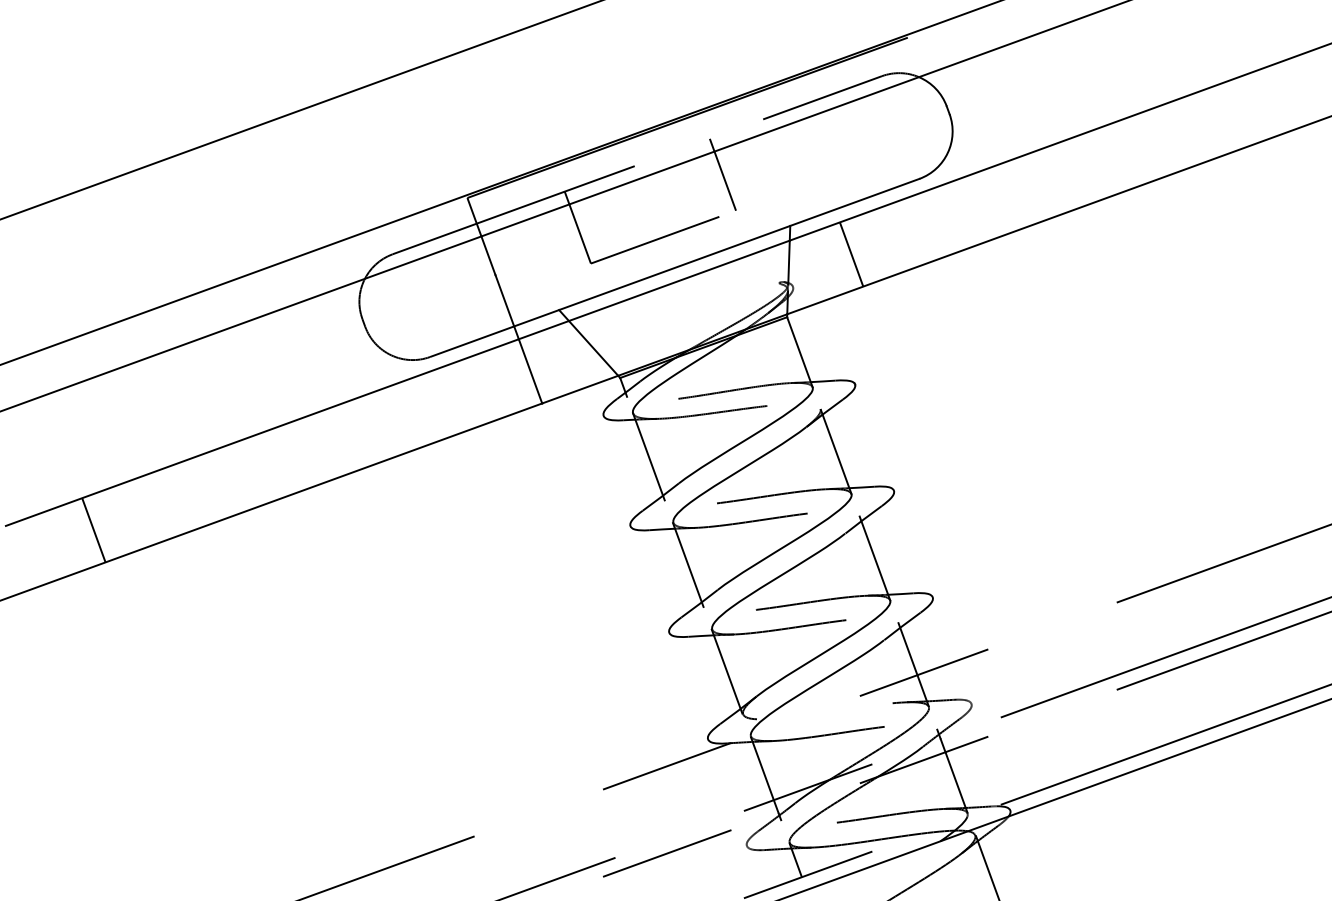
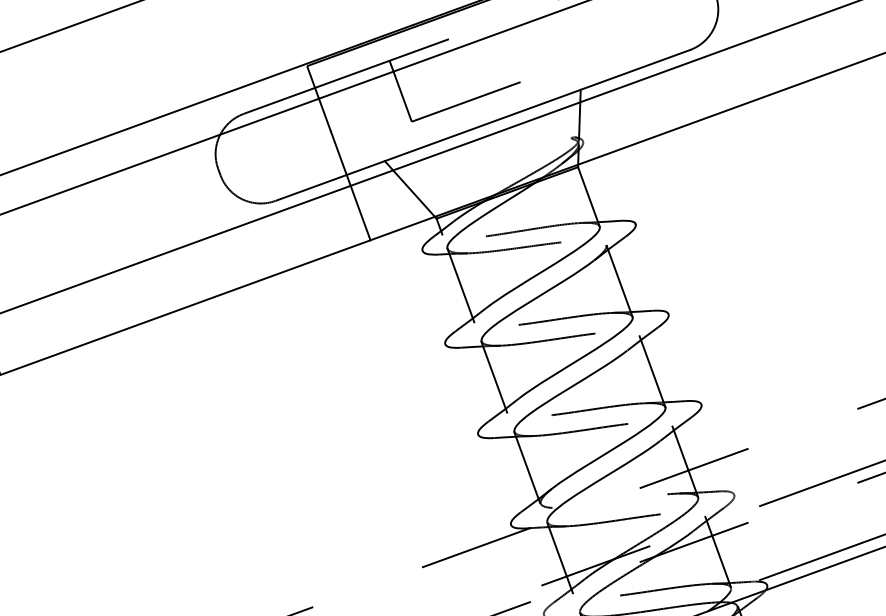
line: (722, 174) -> (523, 46), removed
line: (851, 254) -> (632, 114), removed

